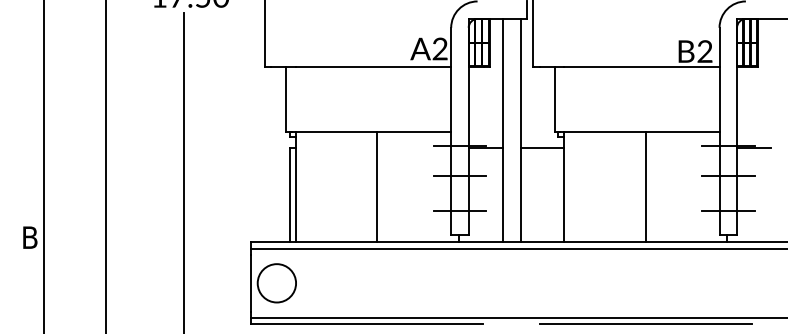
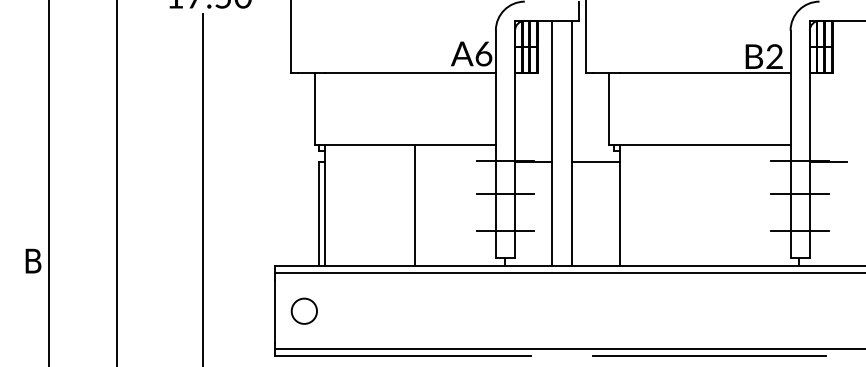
text: (439, 48) -> (482, 53), A2 -> A6
line: (645, 186) -> (709, 204), removed
circle: (276, 283) -> (303, 311), size x0.6

